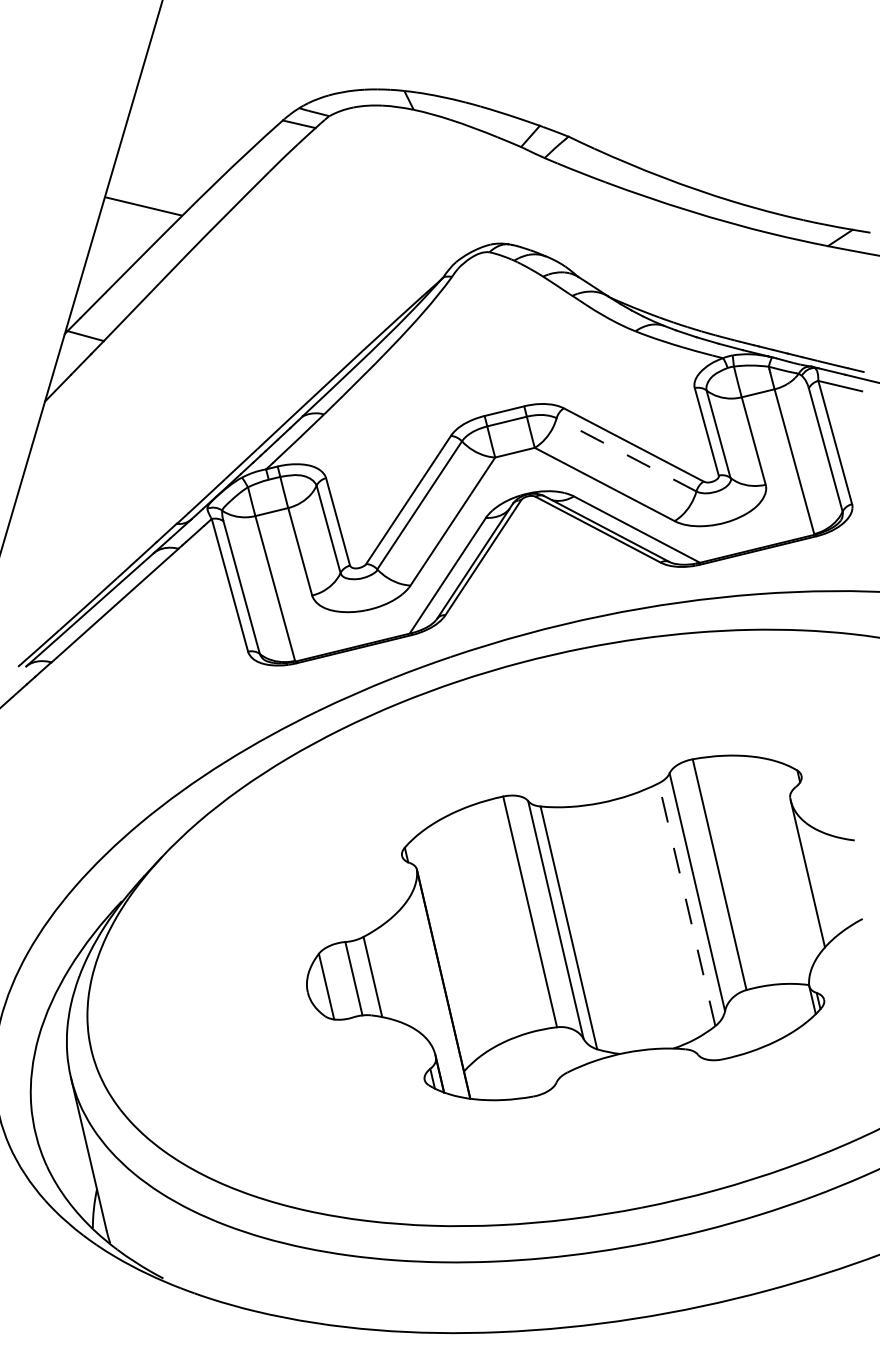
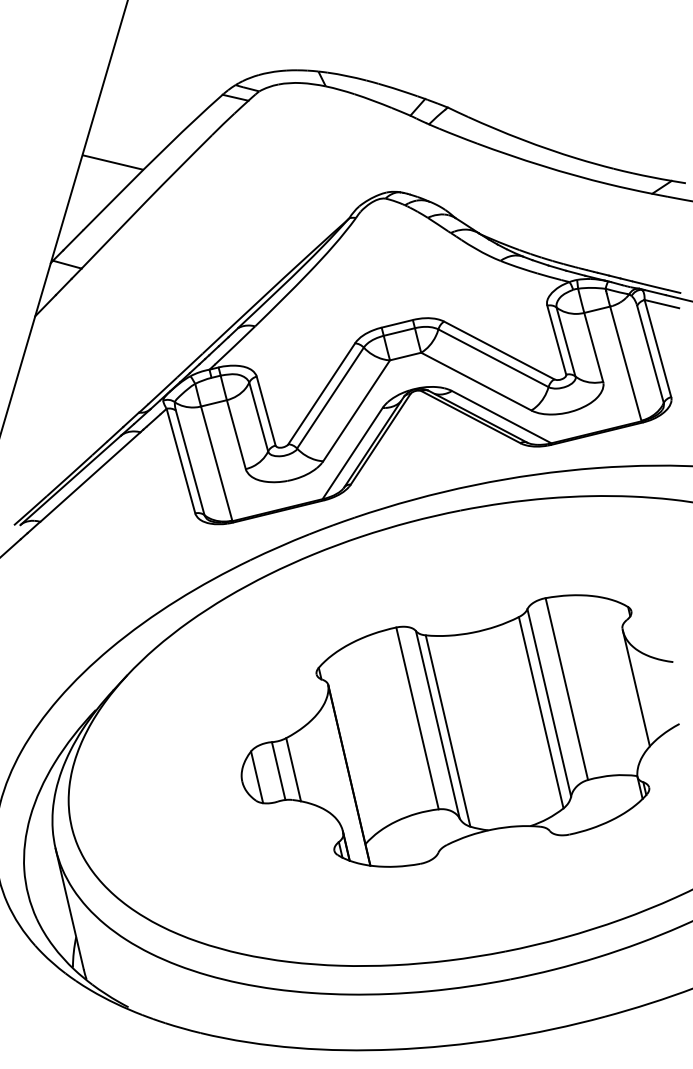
line: (626, 454) -> (493, 357), dashed -> solid
line: (687, 904) -> (541, 712), dashed -> solid

